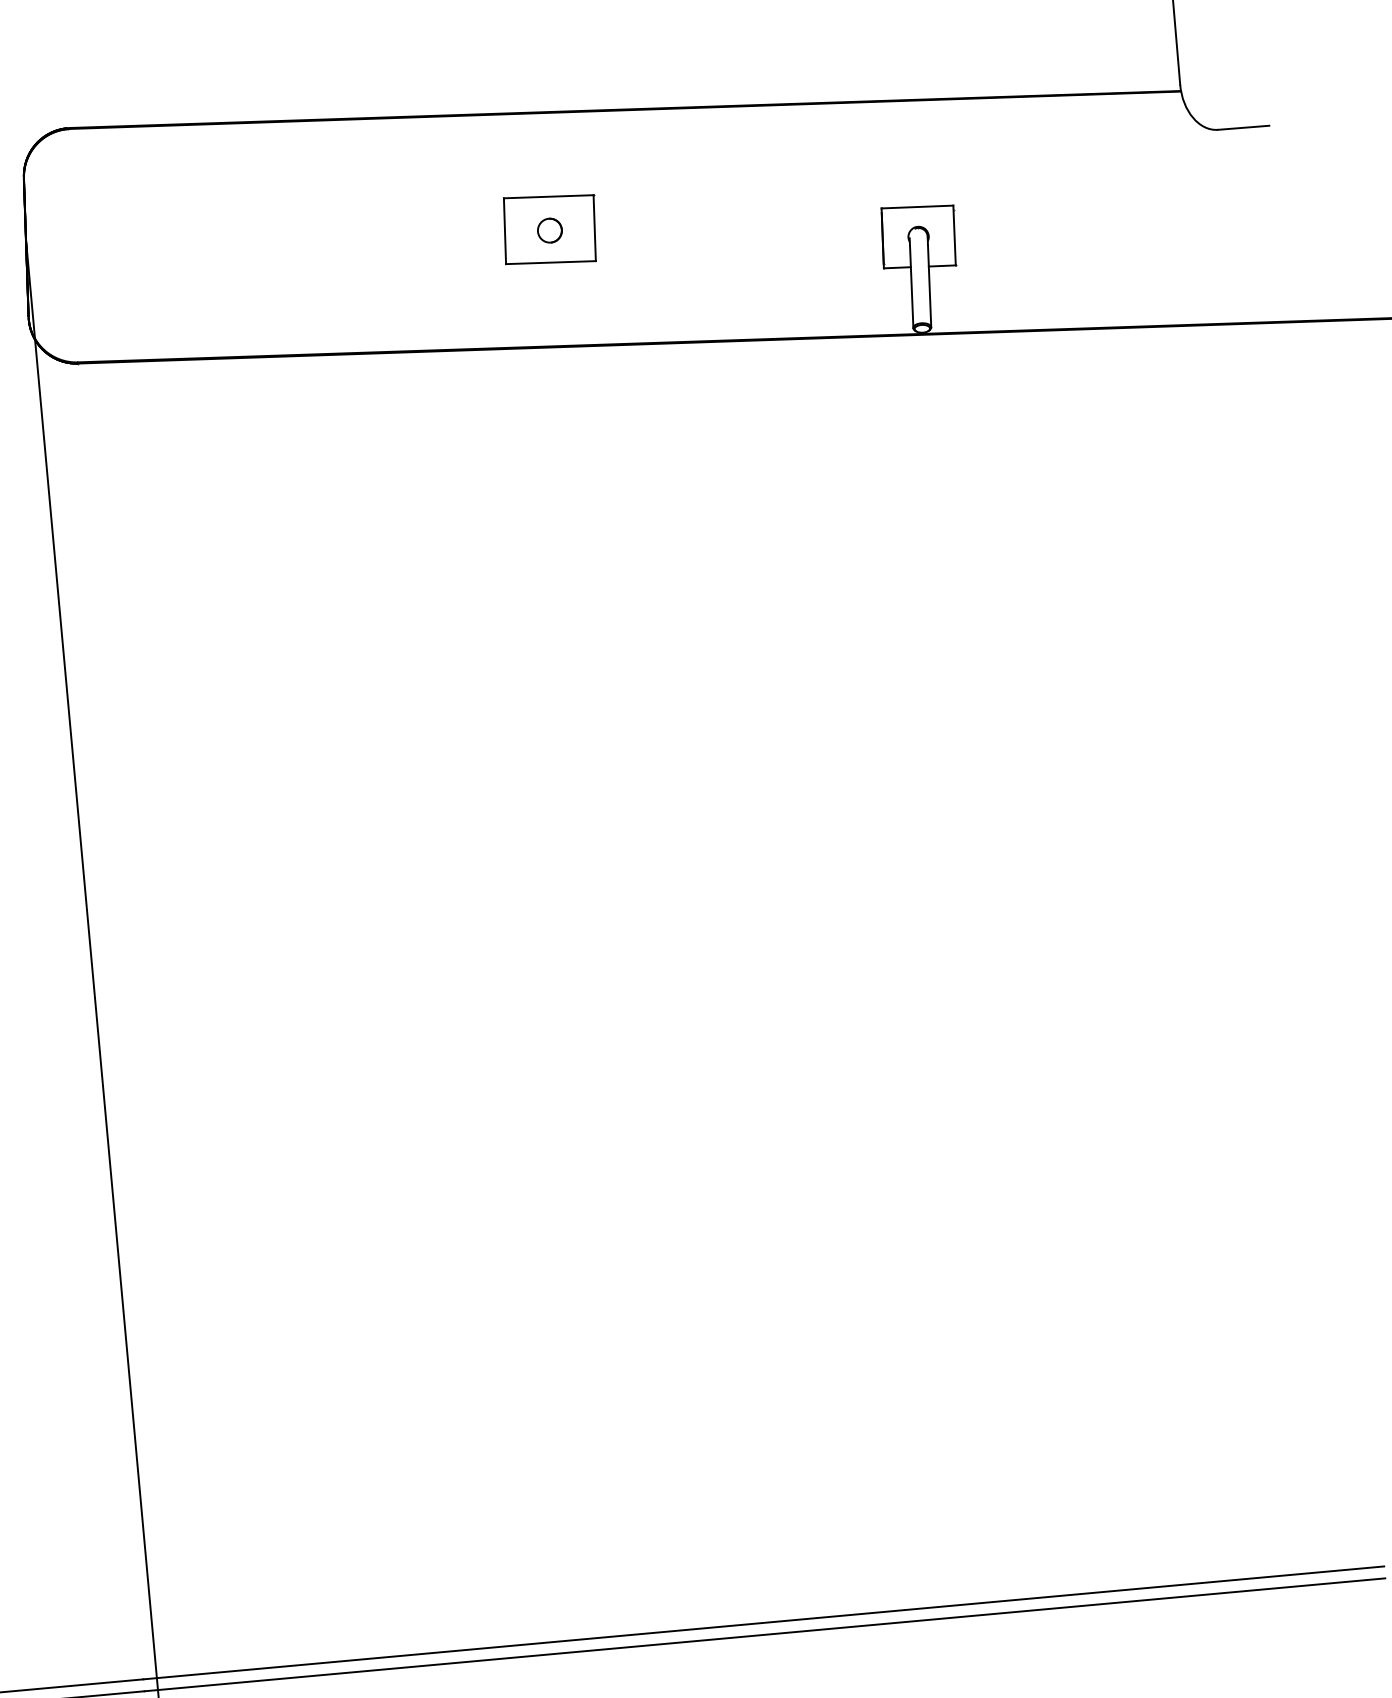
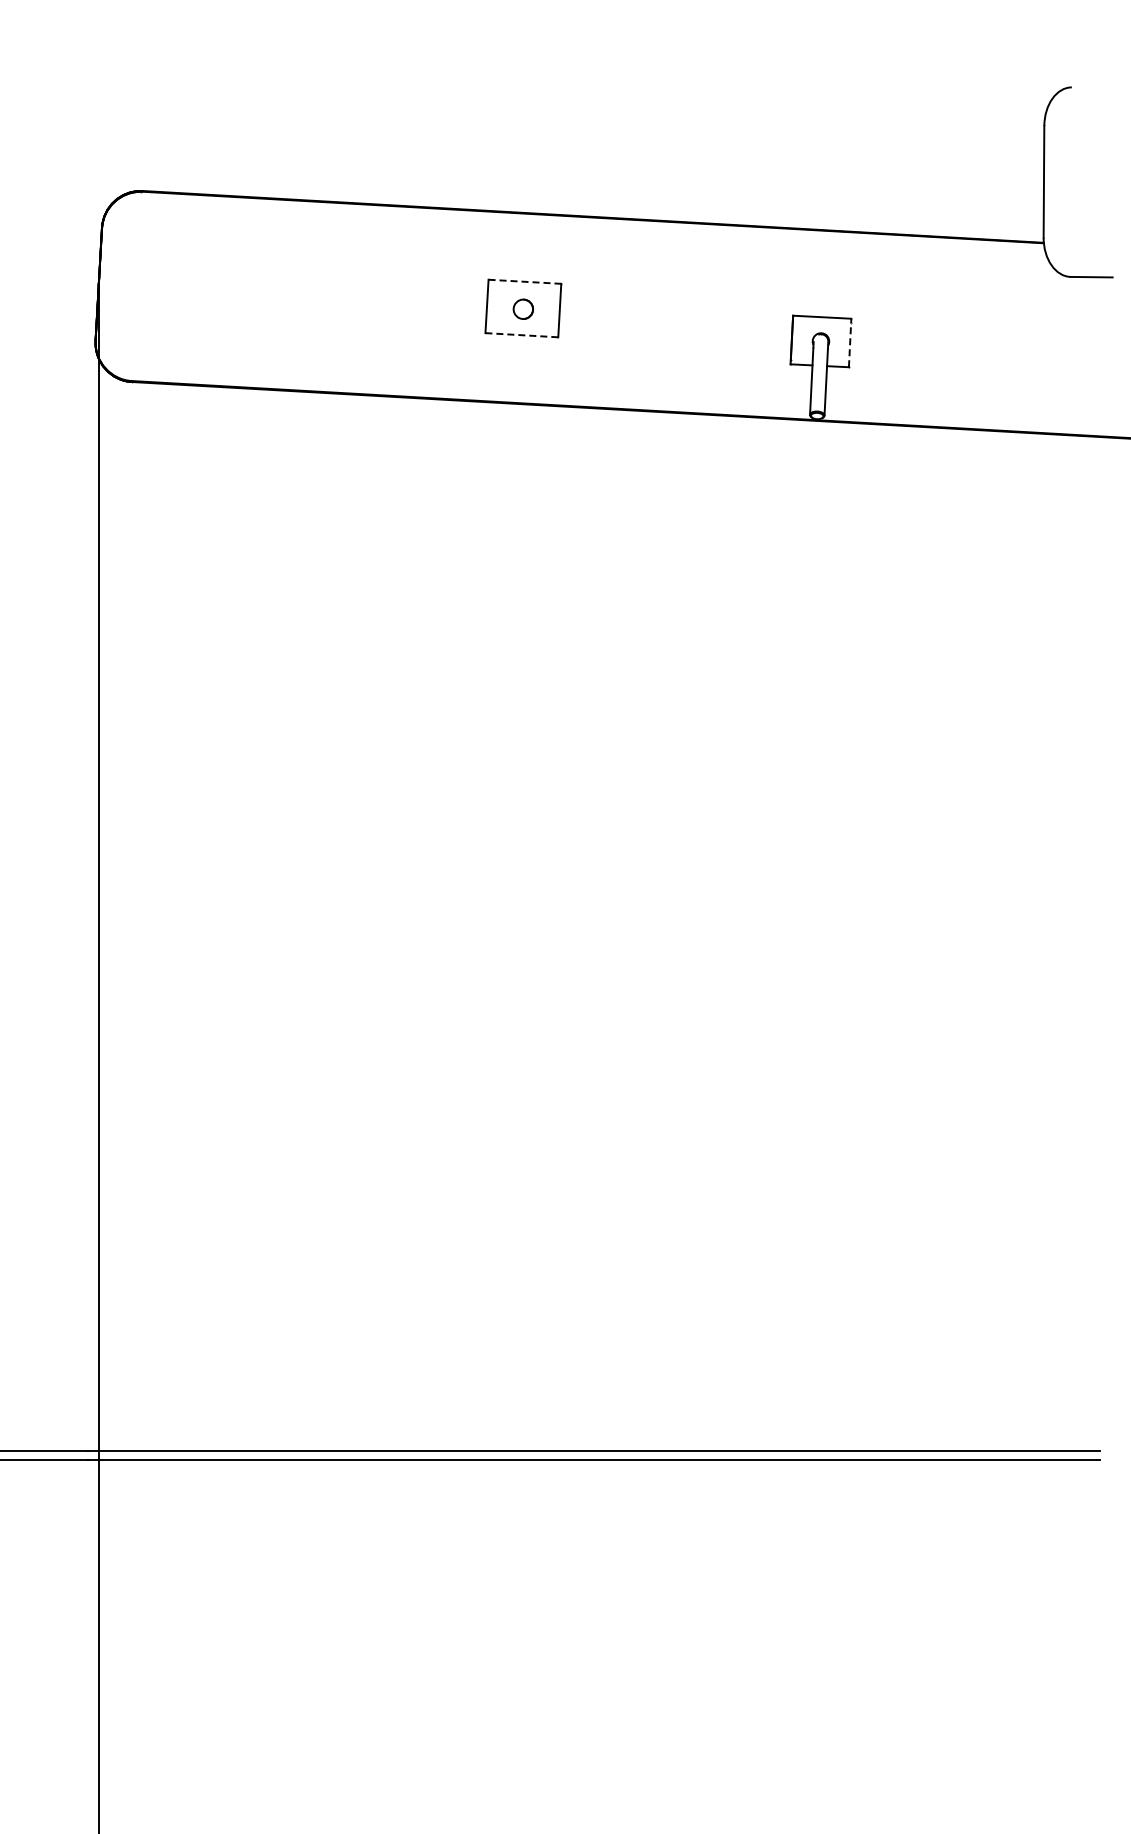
line: (549, 196) -> (525, 281), solid -> dashed
line: (954, 234) -> (850, 342), solid -> dashed
line: (550, 263) -> (521, 335), solid -> dashed

